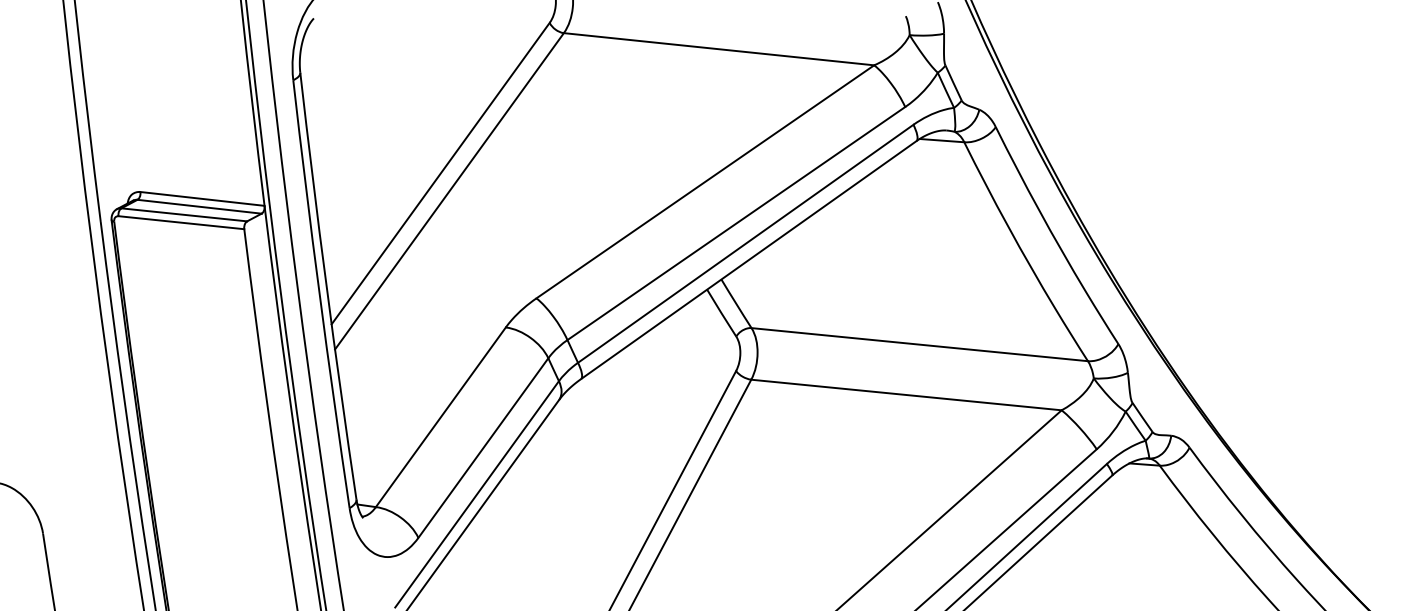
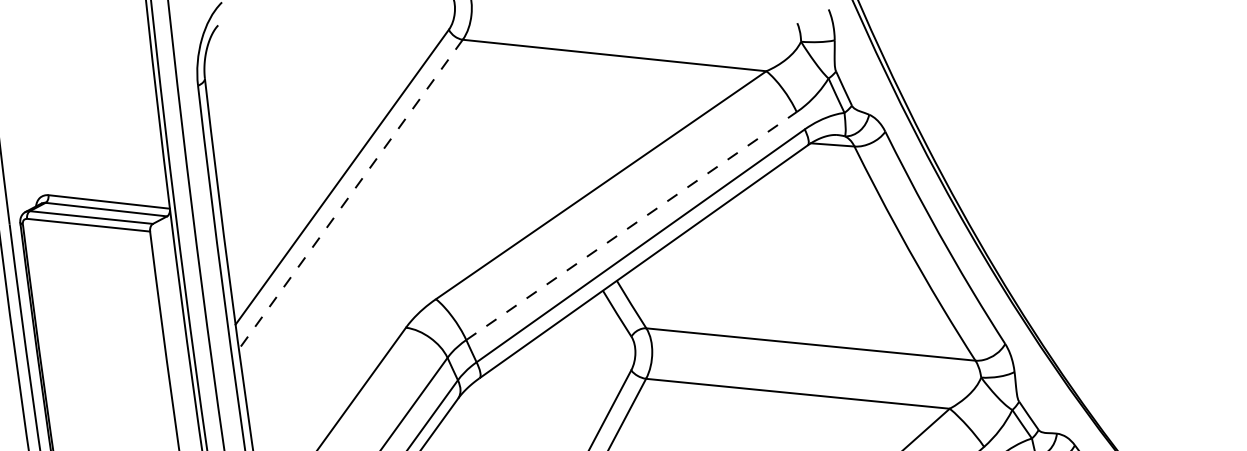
line: (449, 191) -> (350, 194), solid -> dashed
line: (736, 223) -> (631, 225), solid -> dashed

